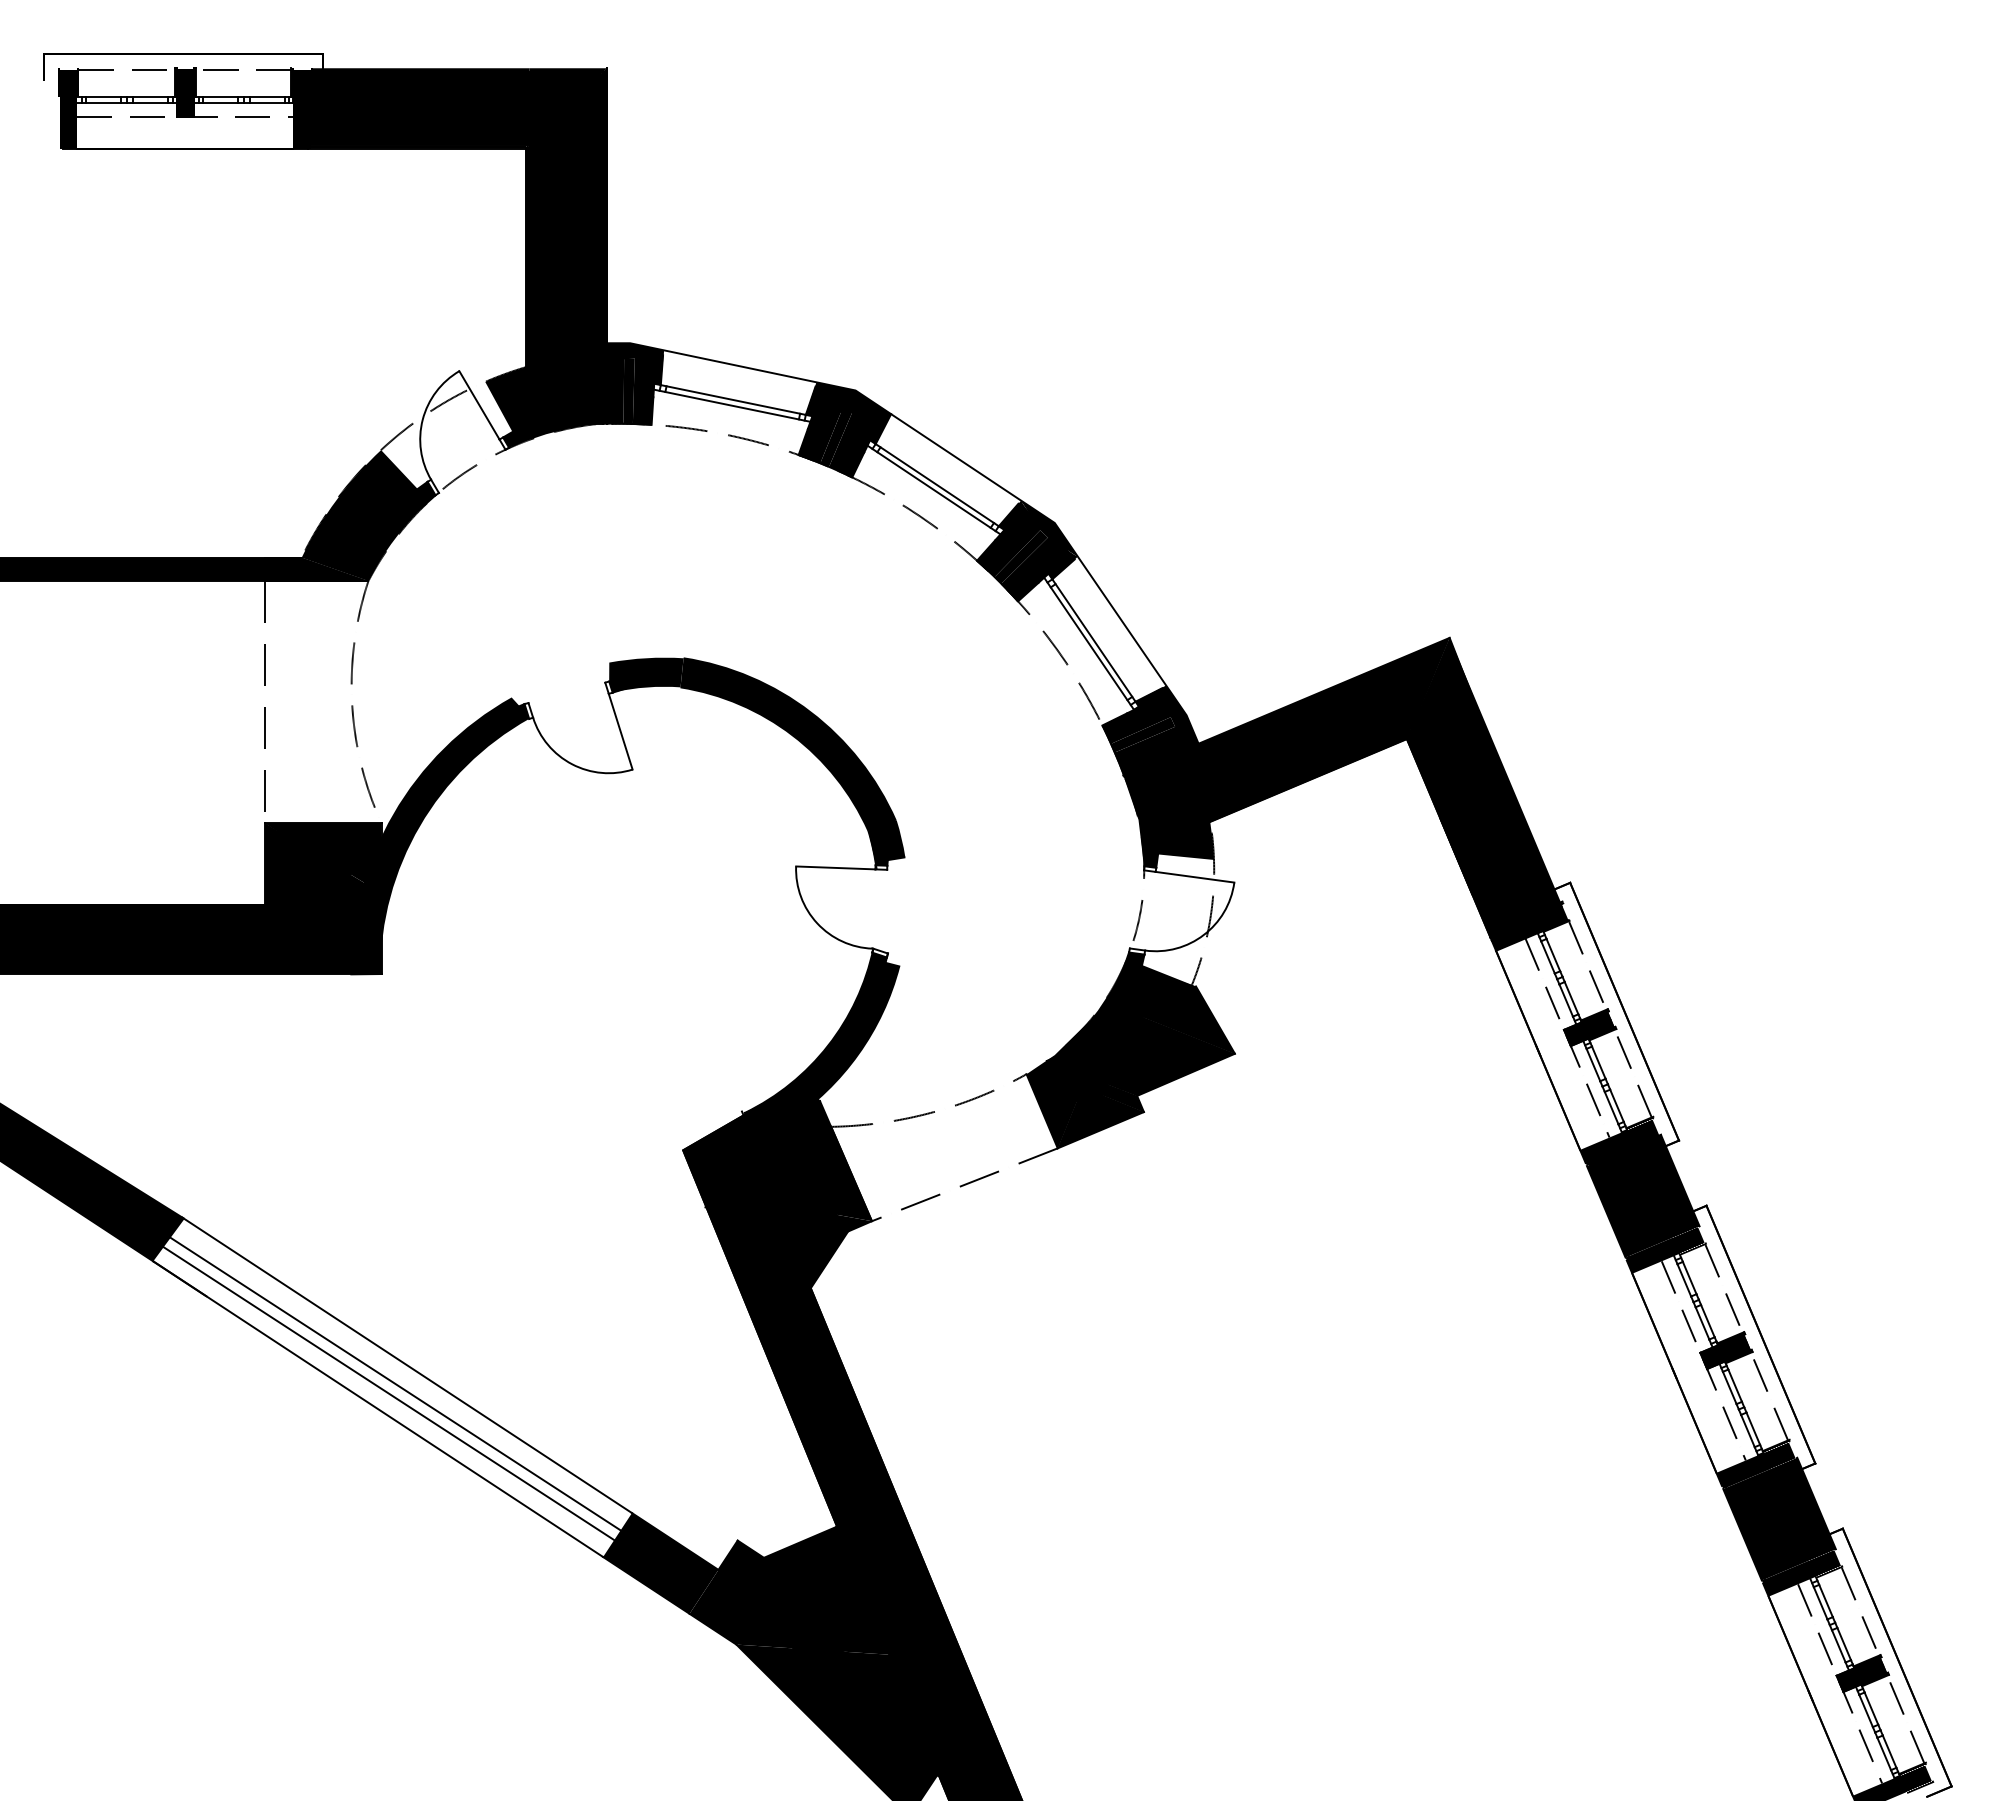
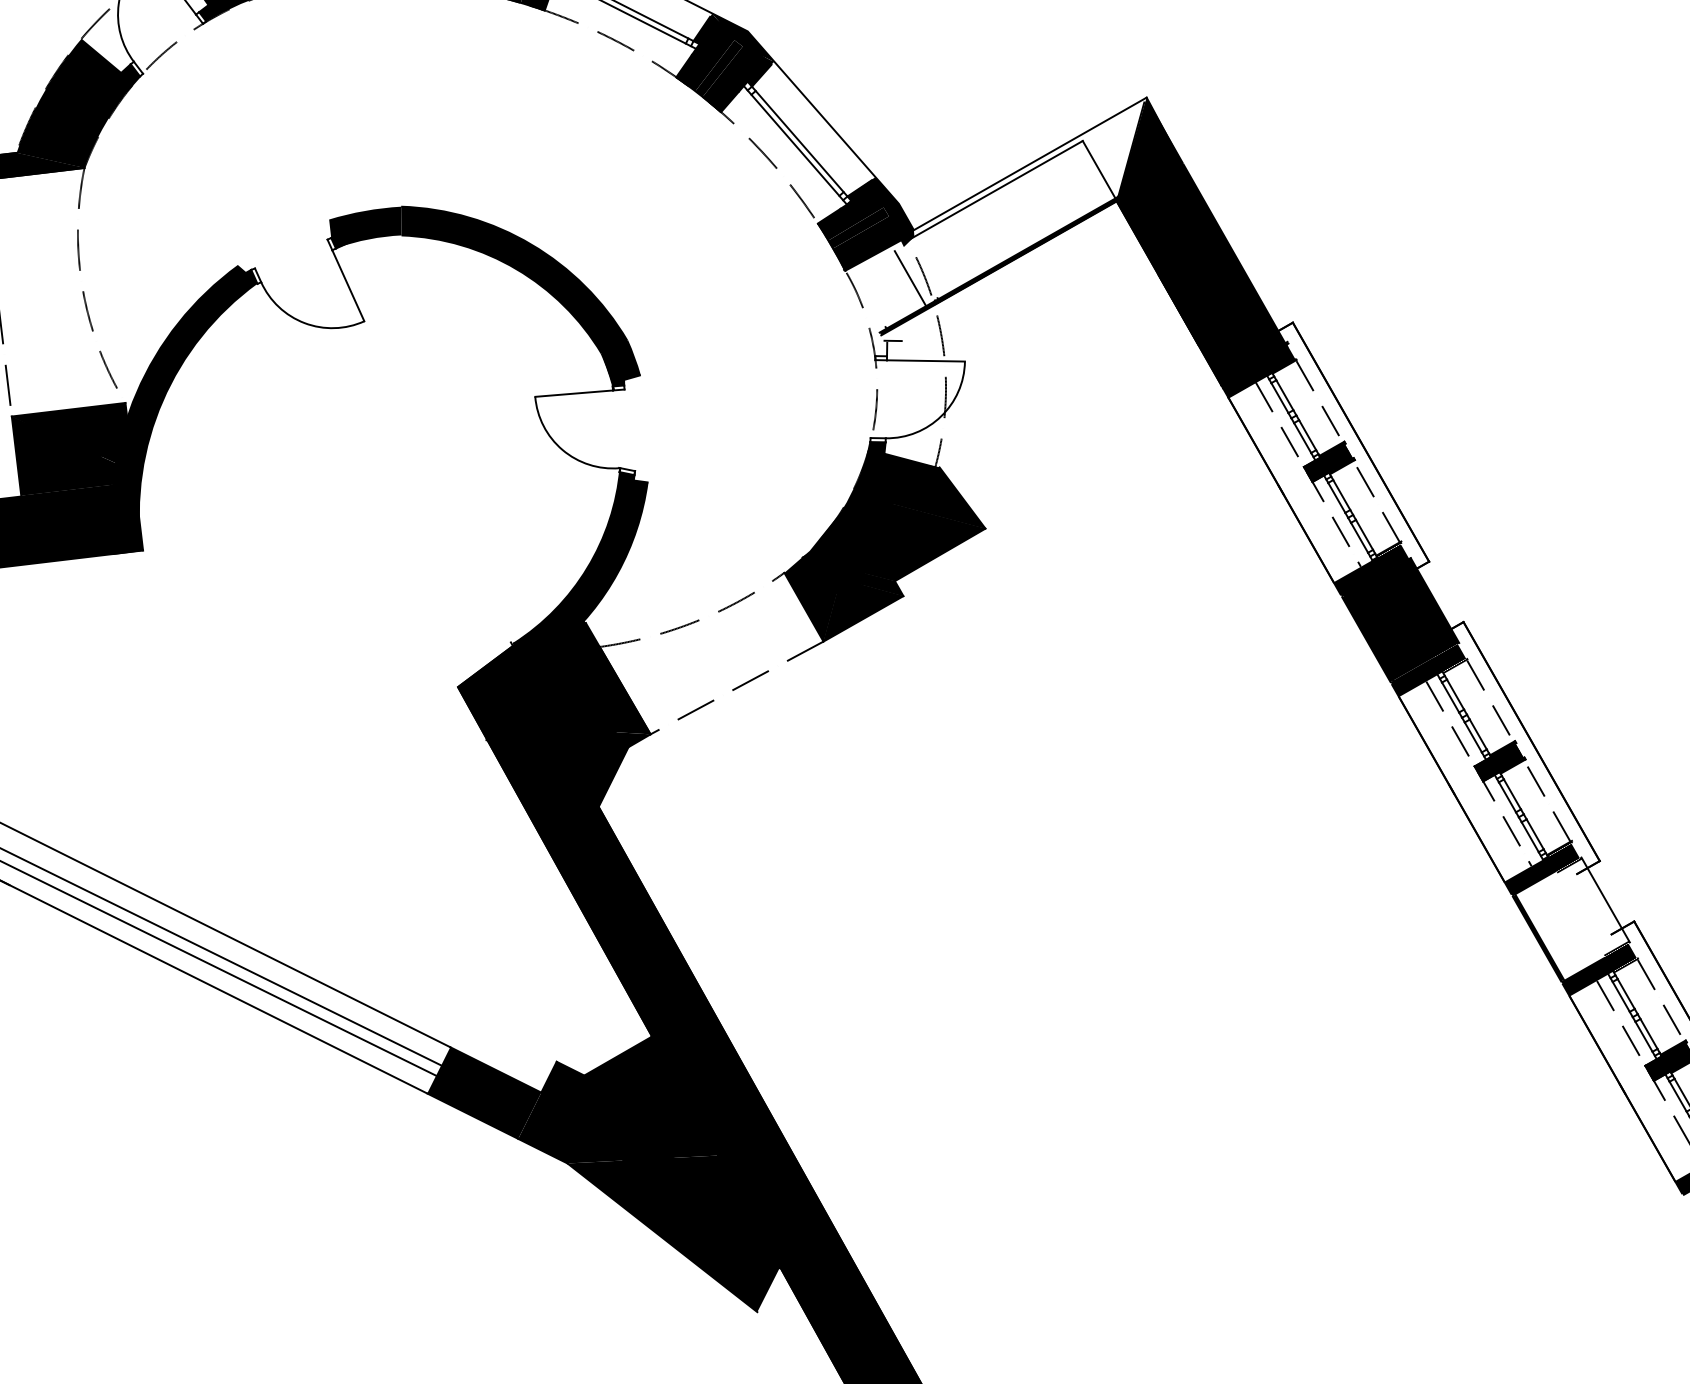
fill: (1286, 752) -> (1000, 228), removed
fill: (1780, 1518) -> (1572, 918), removed

